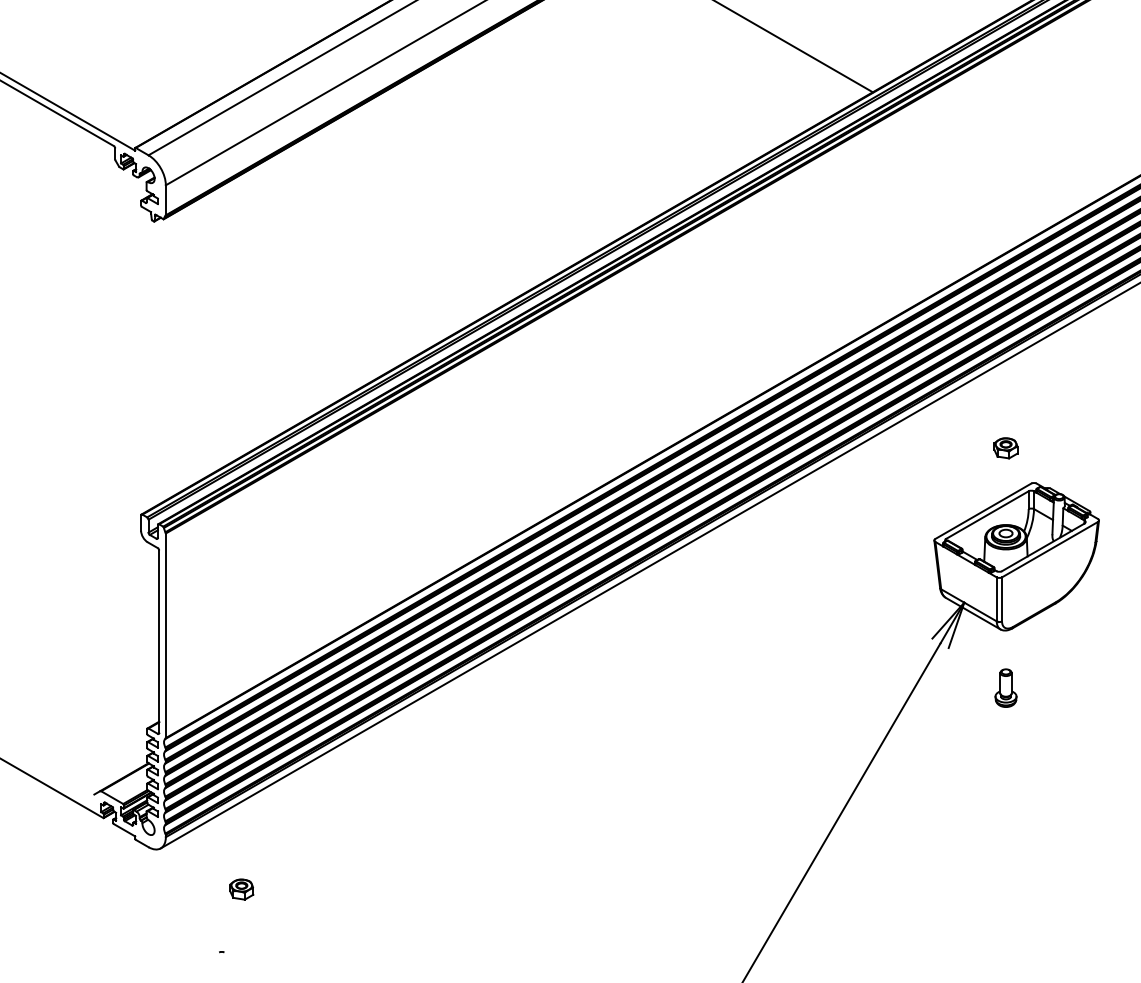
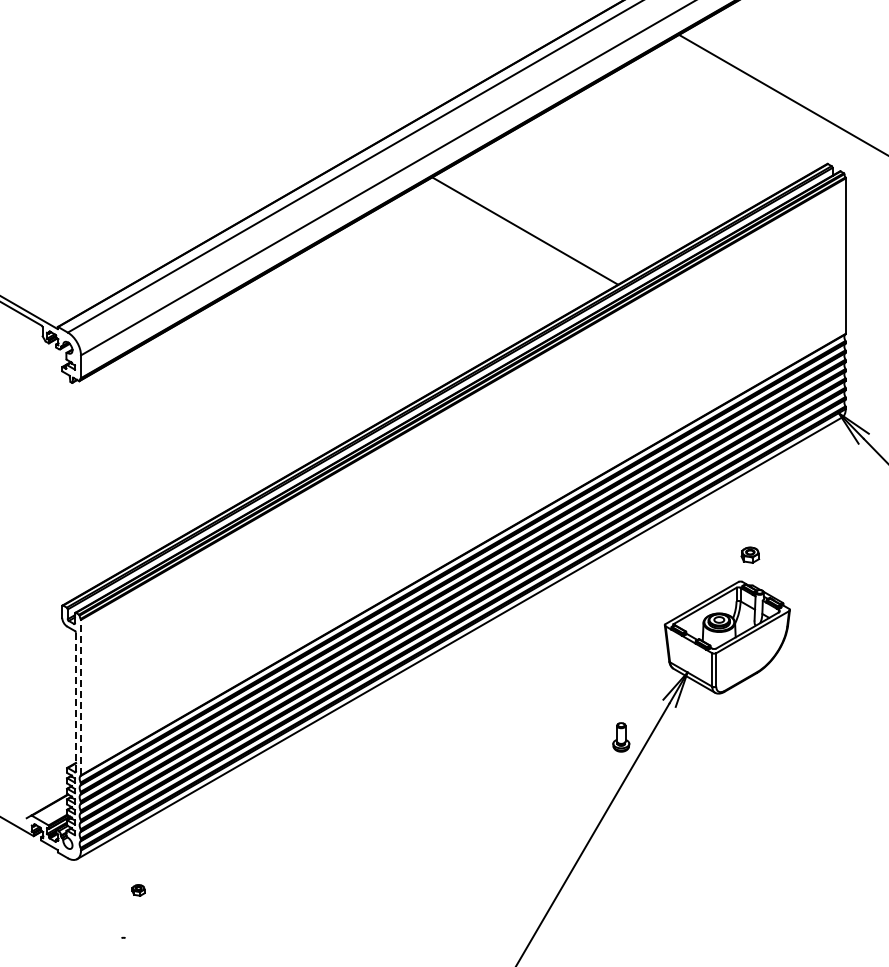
part: (1006, 447) -> (750, 554), moved
line: (166, 635) -> (81, 697), solid -> dashed
line: (158, 642) -> (75, 702), solid -> dashed
part: (1006, 688) -> (621, 737), moved
part: (241, 889) -> (138, 890), size x0.7

